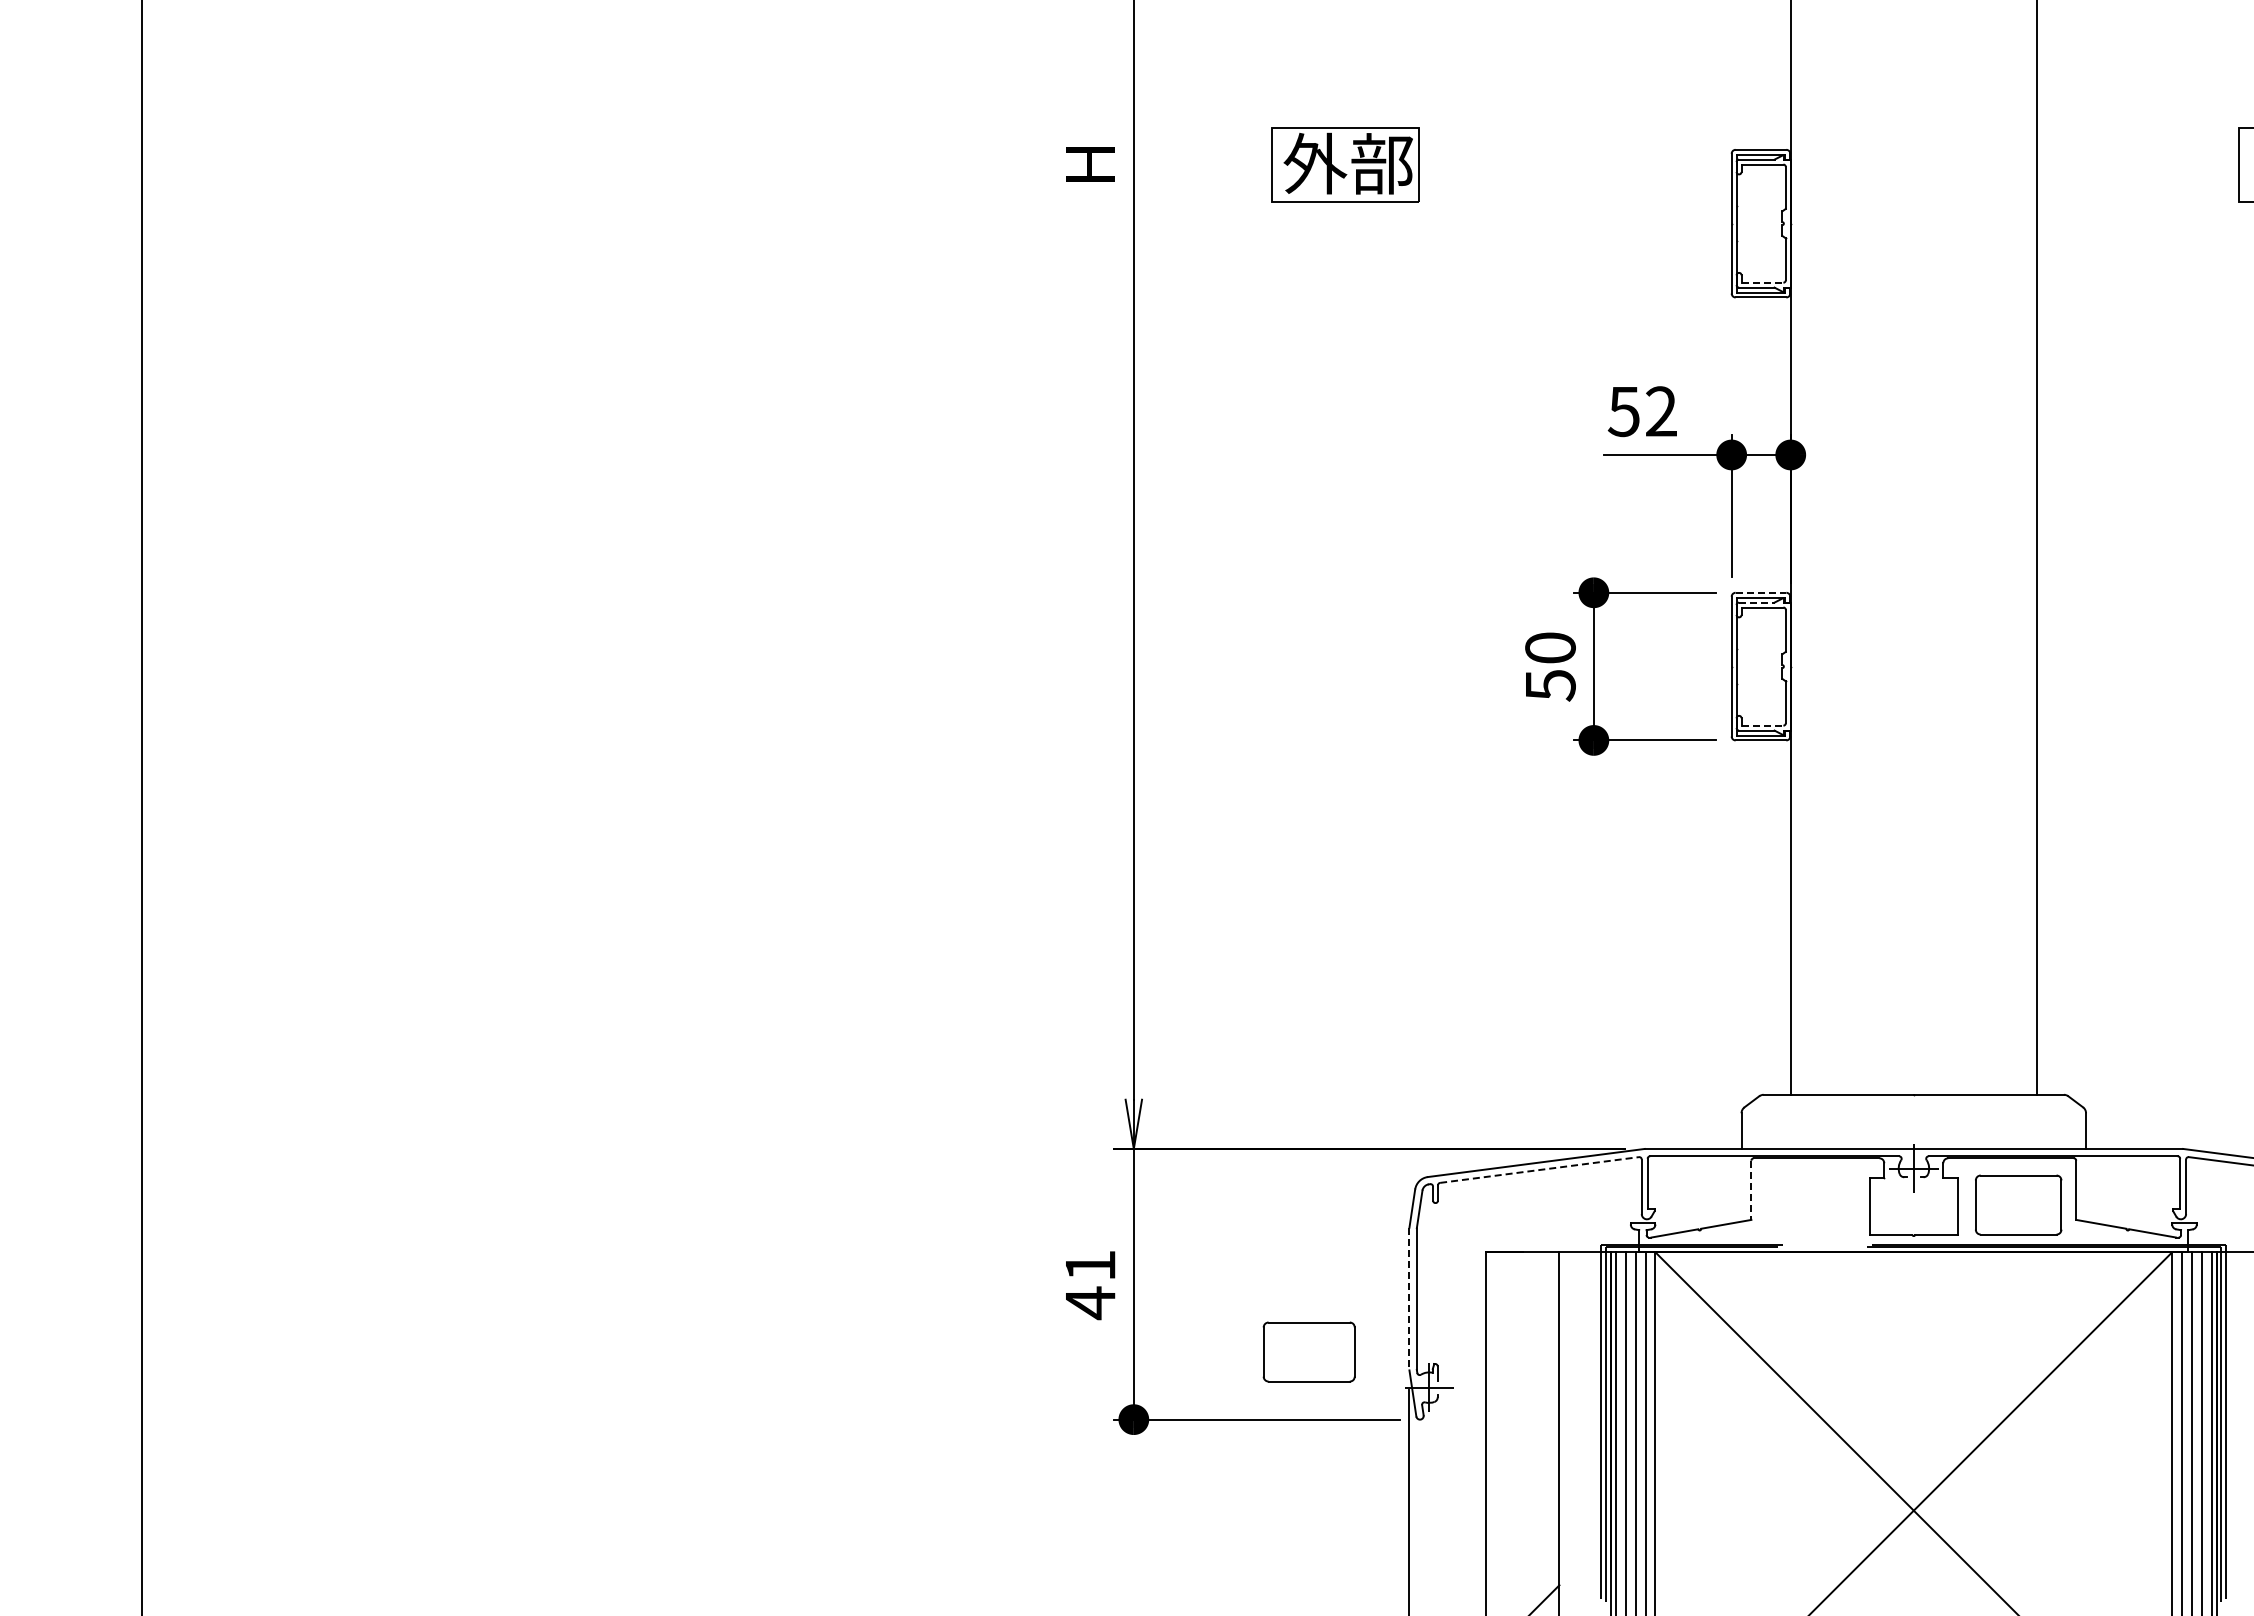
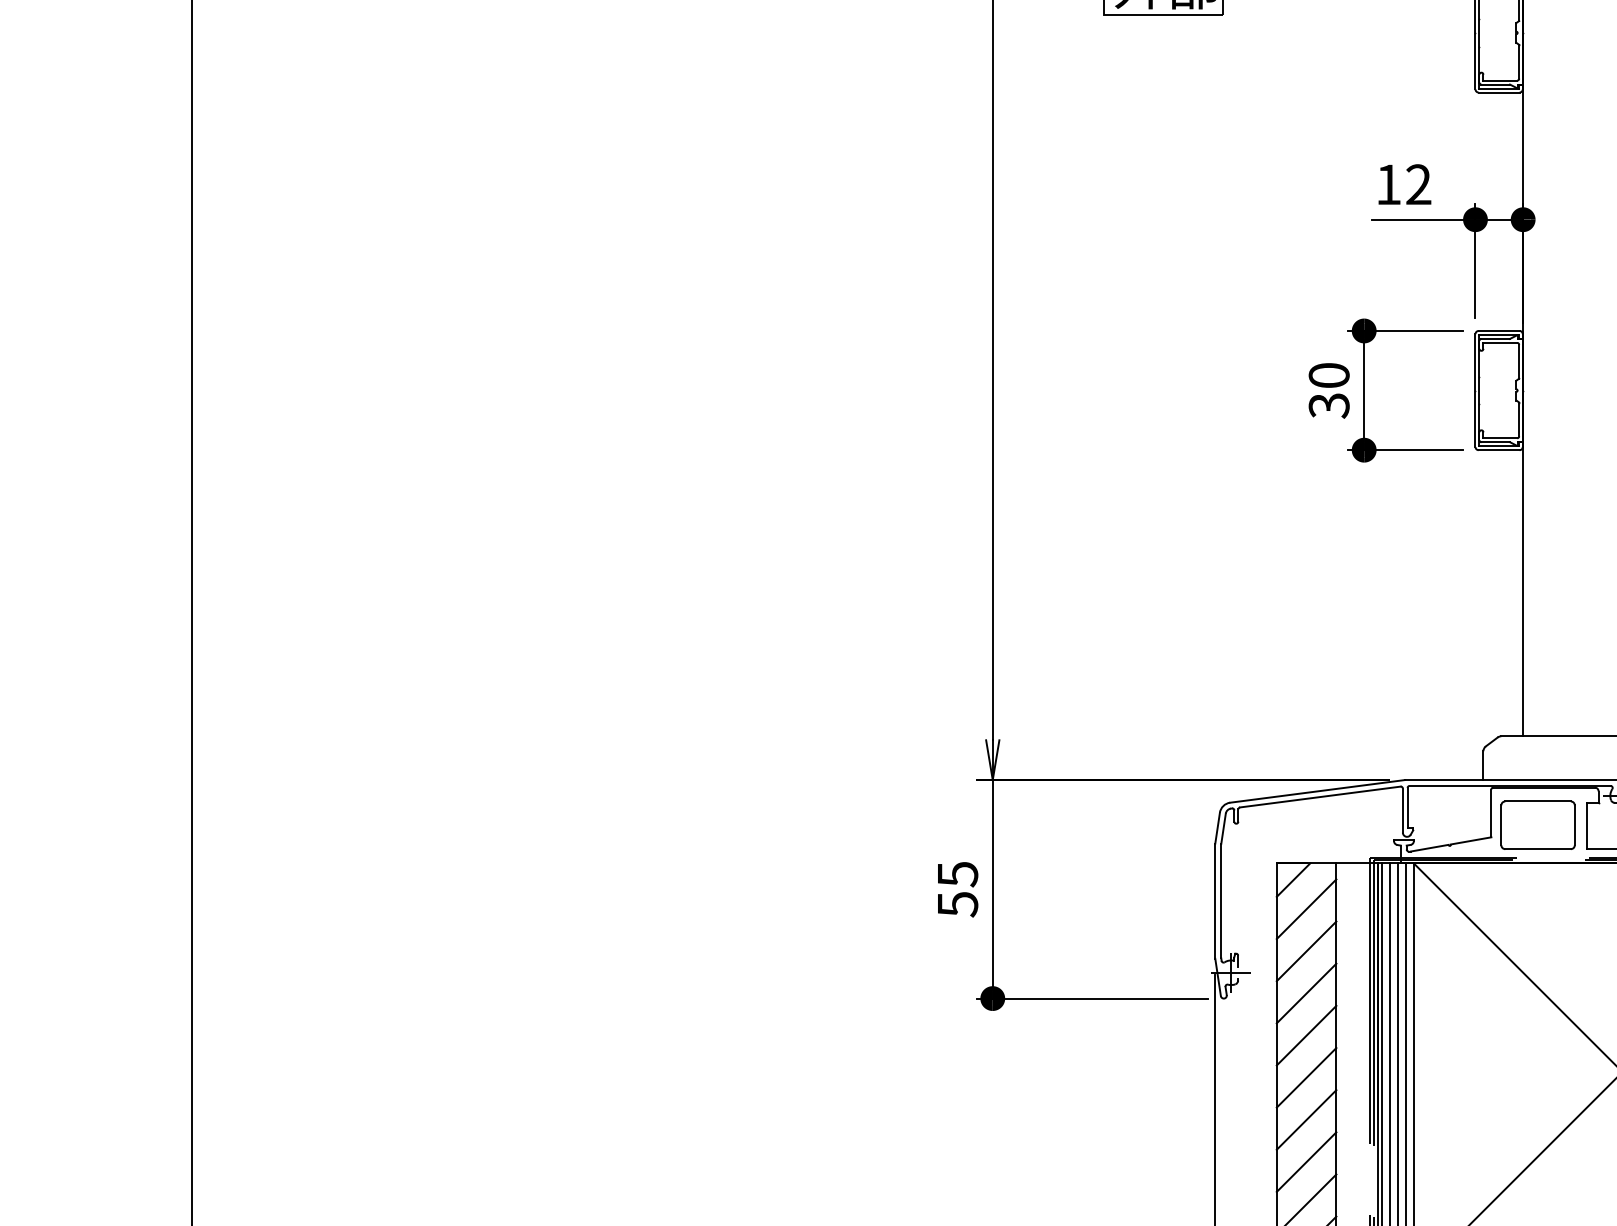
line: (1762, 282) -> (1500, 80), dashed -> solid
text: (1623, 412) -> (1388, 185), 52 -> 12
line: (1761, 592) -> (1499, 330), dashed -> solid
line: (1756, 602) -> (1495, 338), dashed -> solid
text: (1550, 685) -> (1329, 405), 50 -> 30
line: (1762, 725) -> (1500, 438), dashed -> solid
line: (1540, 1169) -> (1321, 796), dashed -> solid
line: (1751, 1190) -> (1491, 813), dashed -> solid
line: (1505, 1272) -> (1292, 879), added
text: (1090, 1285) -> (957, 890), 41 -> 55
line: (1409, 1299) -> (1215, 901), dashed -> solid
line: (1522, 1308) -> (1306, 908), added
part: (1308, 1351) -> (1537, 824), moved
line: (1522, 1361) -> (1306, 951), added
line: (1522, 1413) -> (1306, 993), added
line: (1522, 1465) -> (1306, 1035), added
line: (1522, 1517) -> (1306, 1077), added
line: (1522, 1569) -> (1306, 1119), added

